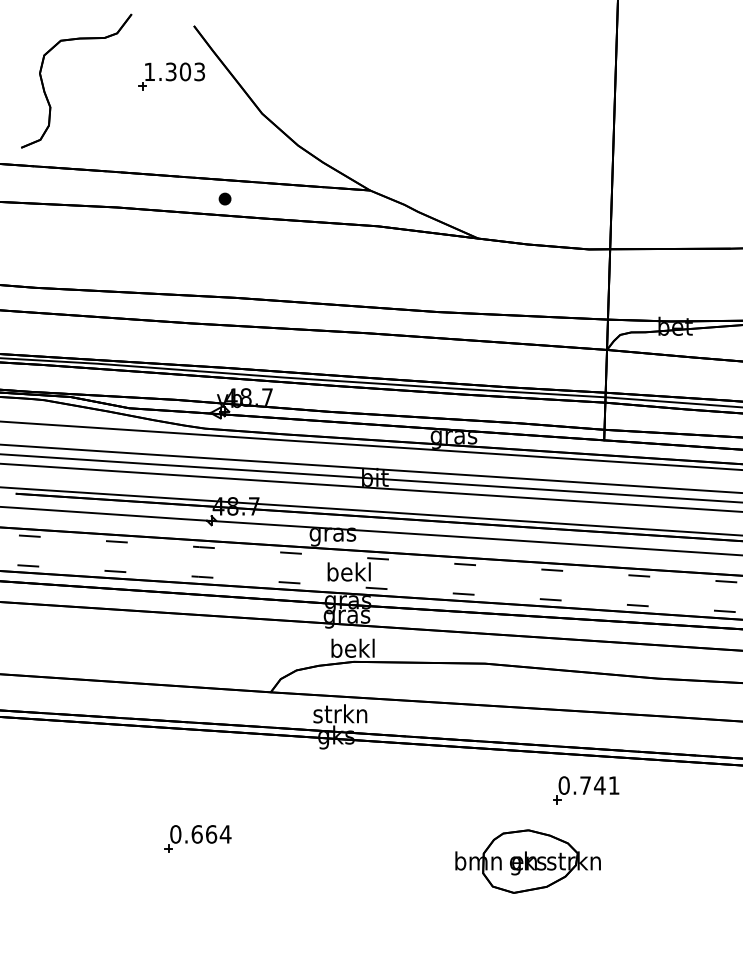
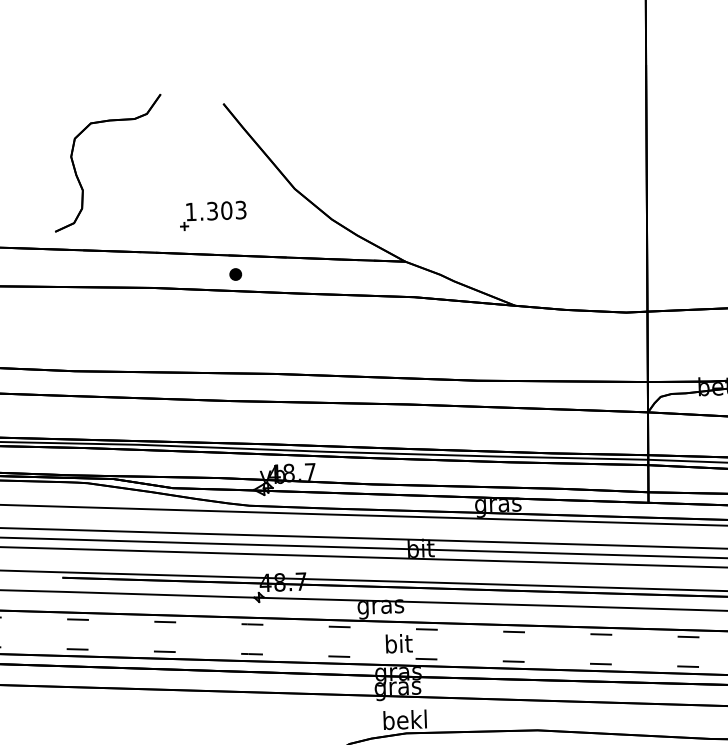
part: (171, 76) -> (212, 215), moved
part: (224, 198) -> (235, 273), moved
text: (348, 571) -> (397, 643), bekl -> bit

